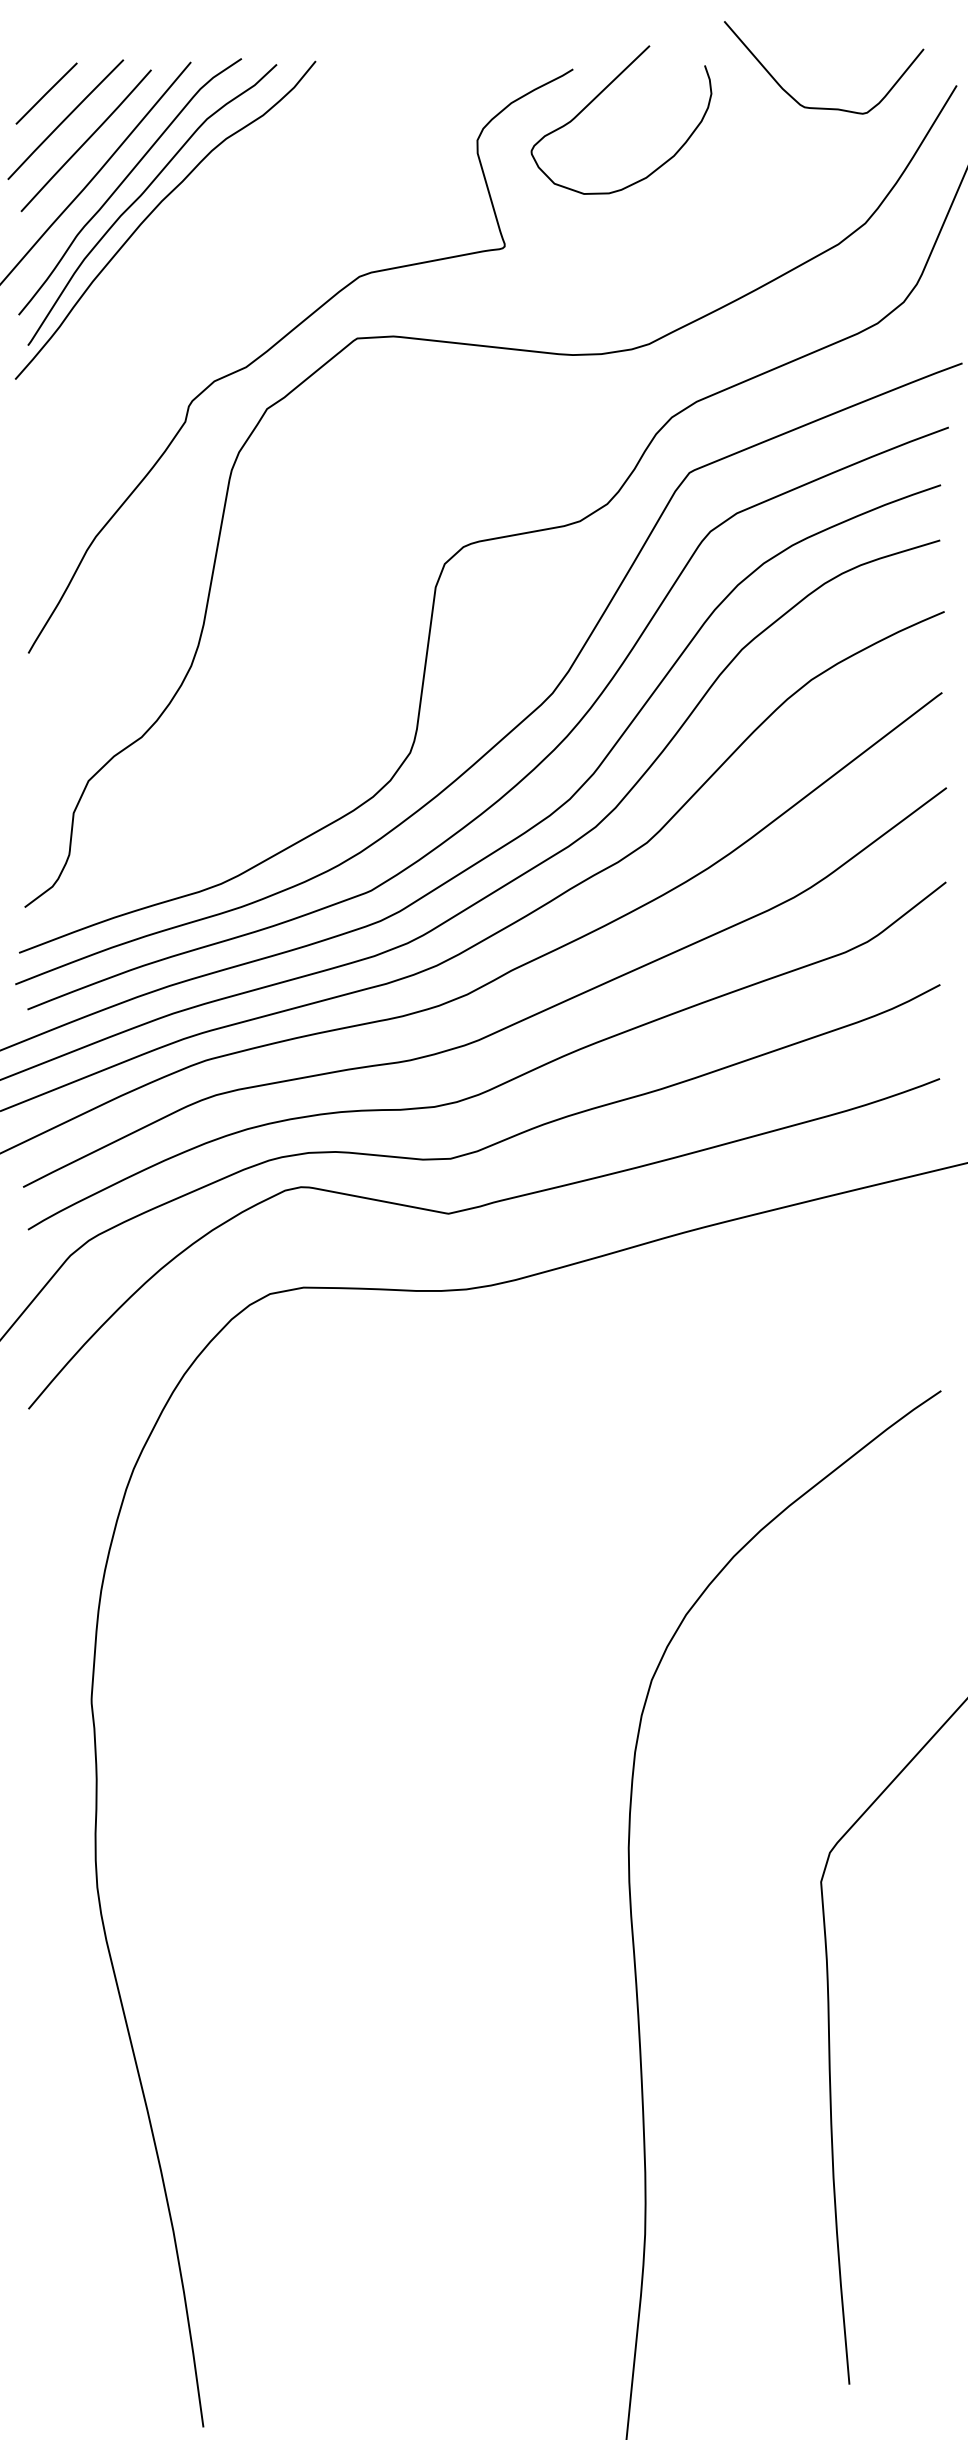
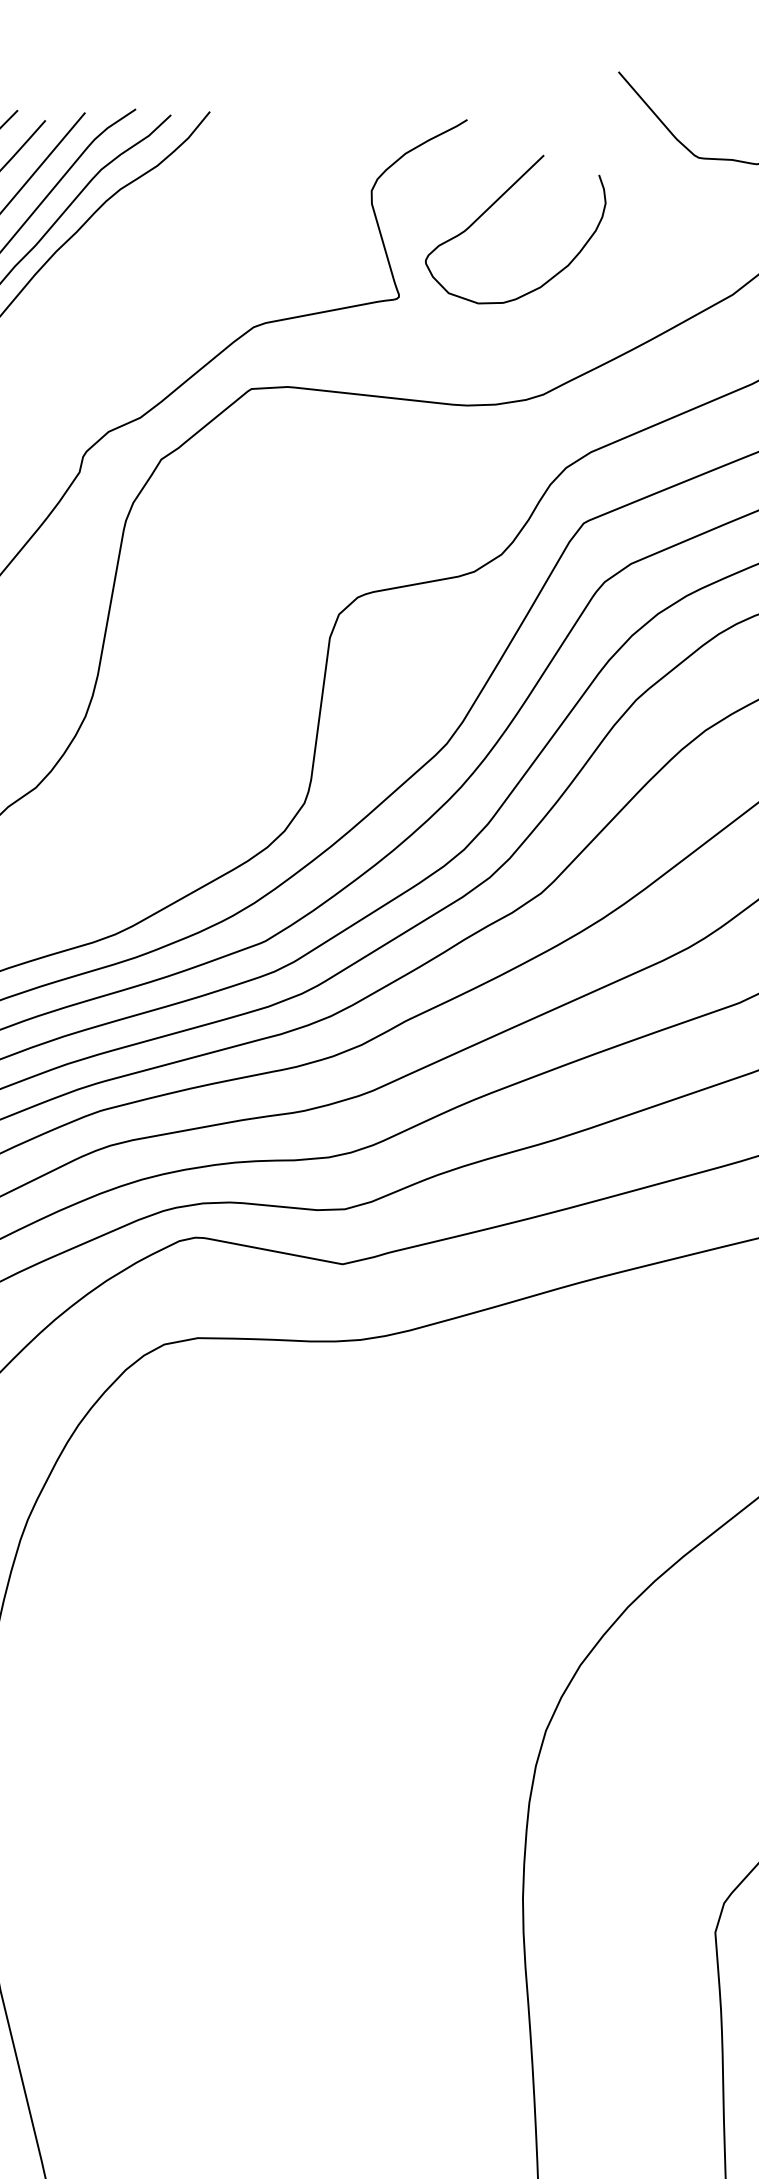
curve: (598, 96) -> (492, 206), moved

